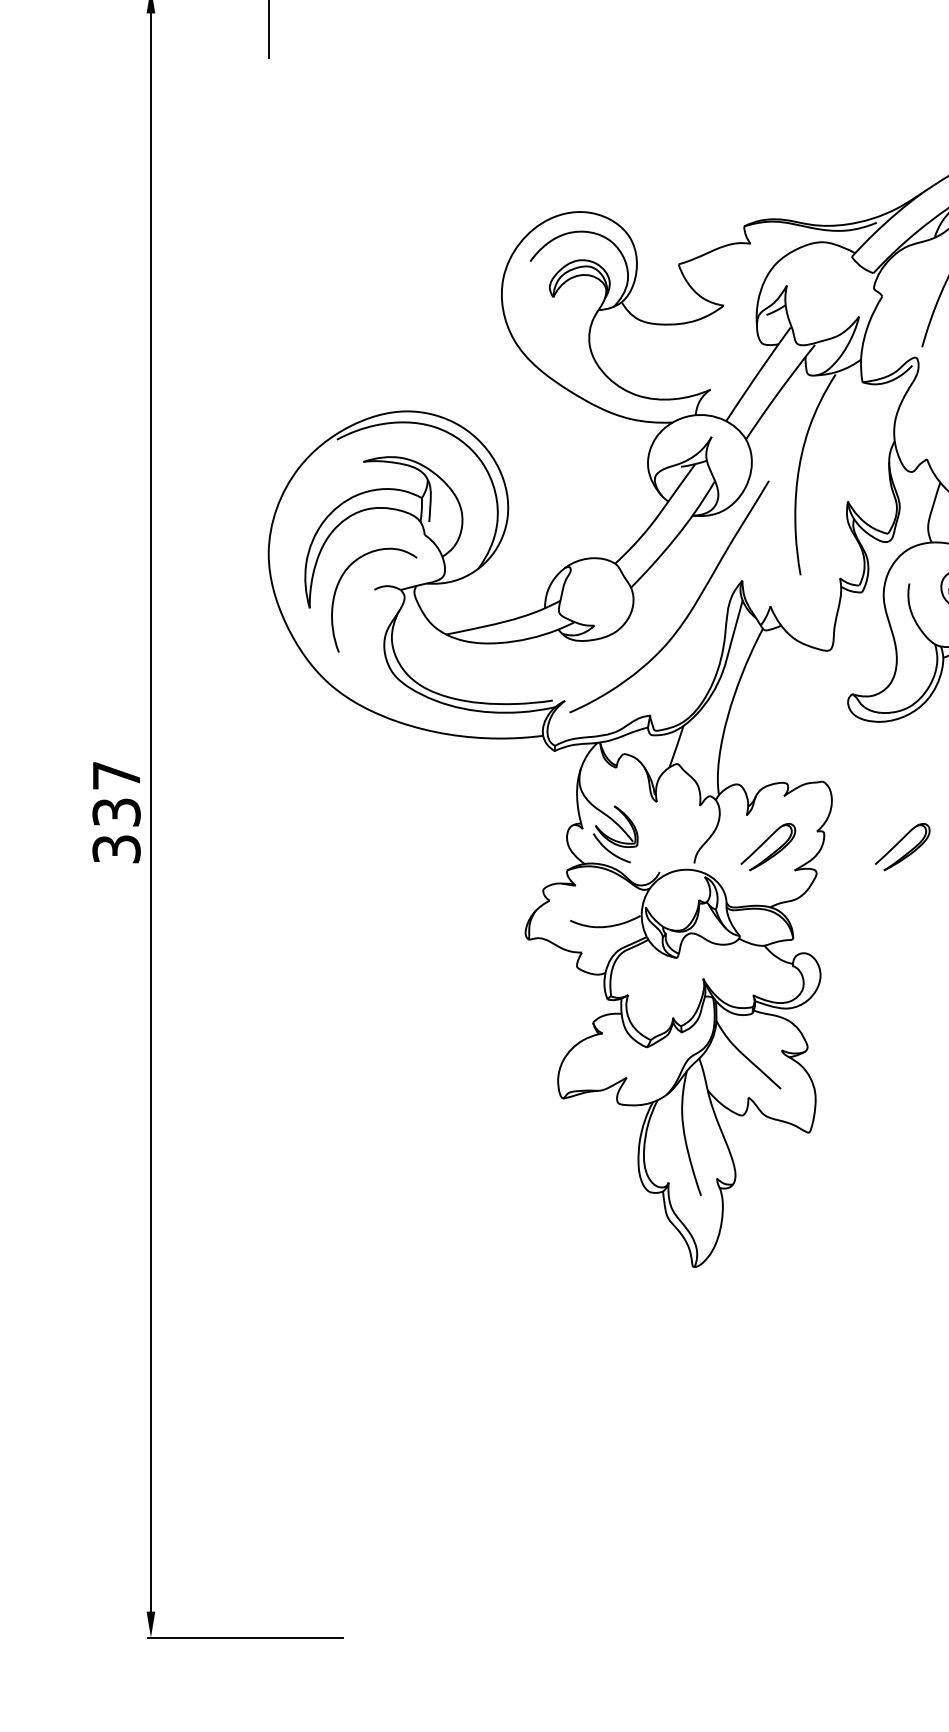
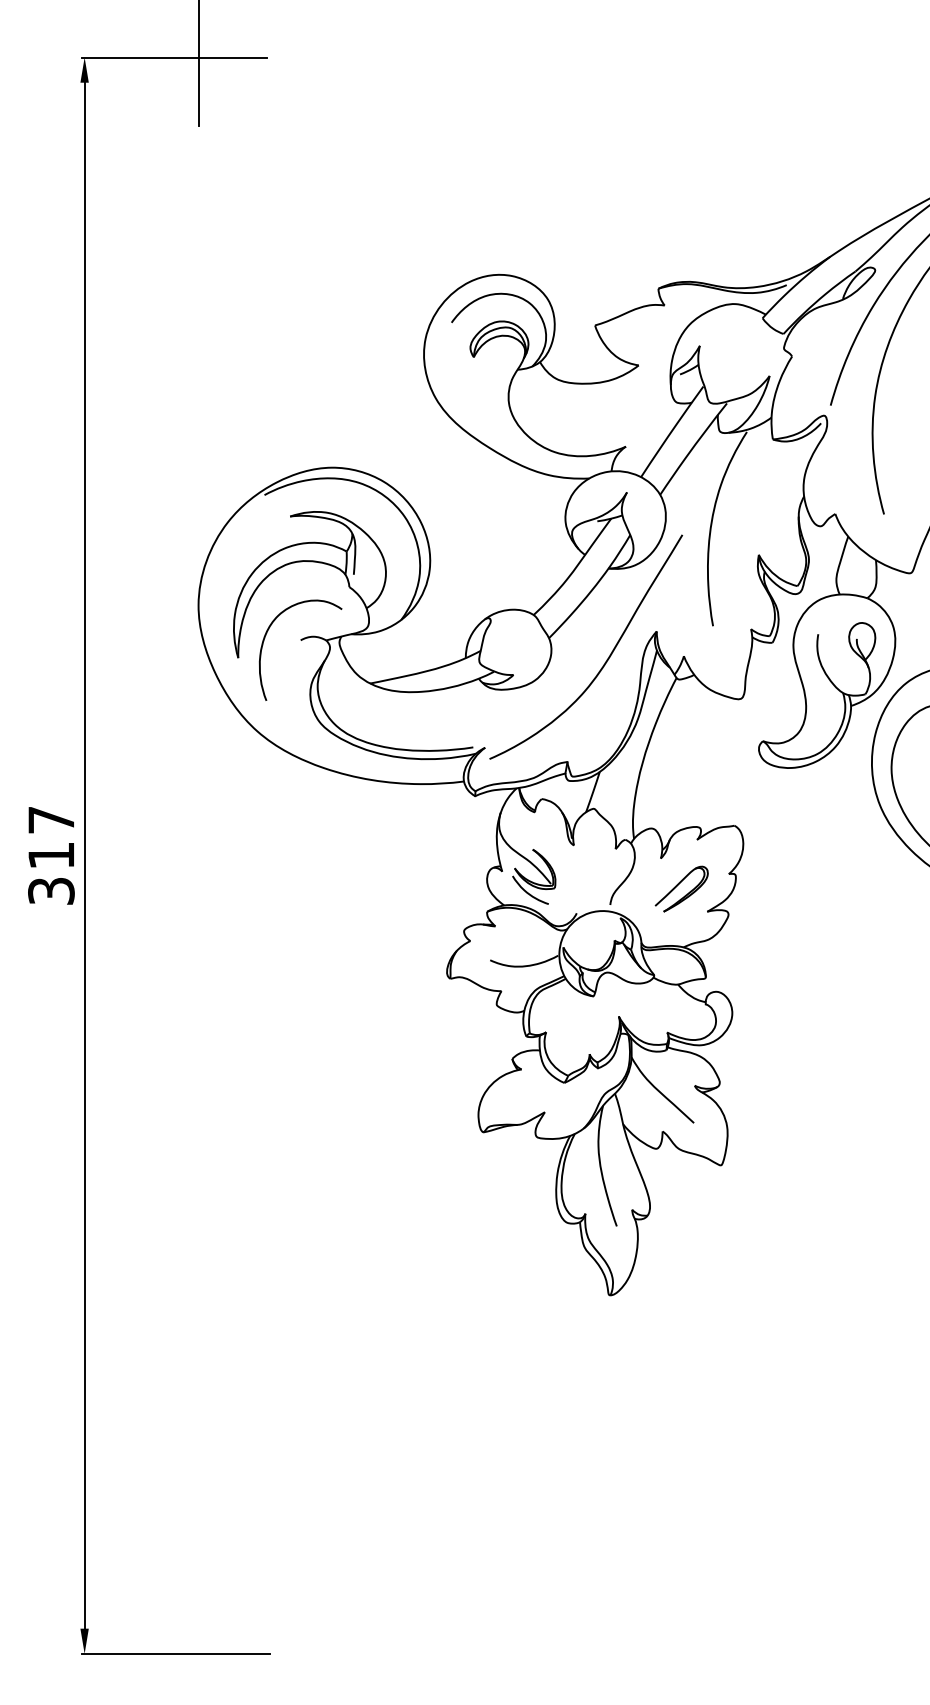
text: (116, 812) -> (51, 855), 337 -> 317
part: (902, 846) -> (811, 888), removed

